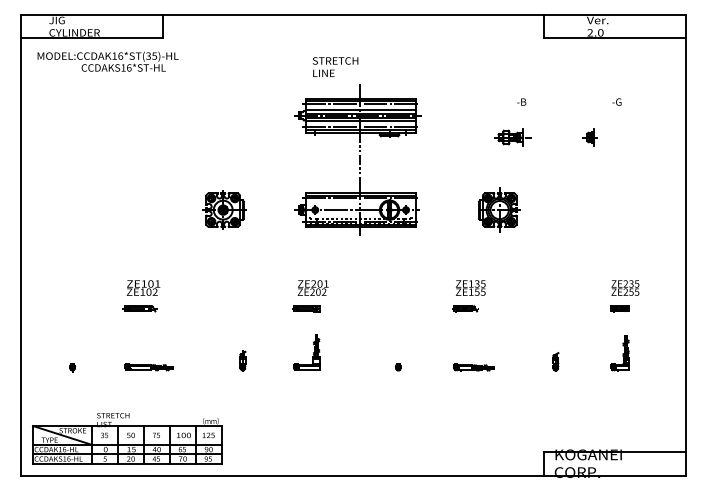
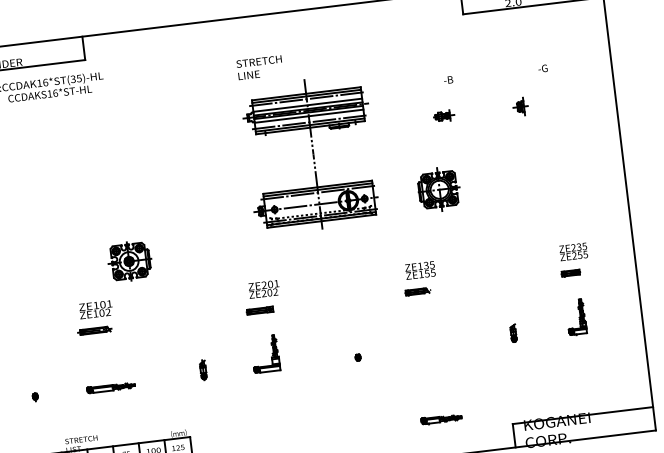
part: (512, 137) -> (443, 116), size x0.6
part: (357, 159) -> (310, 154), moved
part: (224, 209) -> (130, 260), moved
part: (473, 367) -> (441, 419), moved

